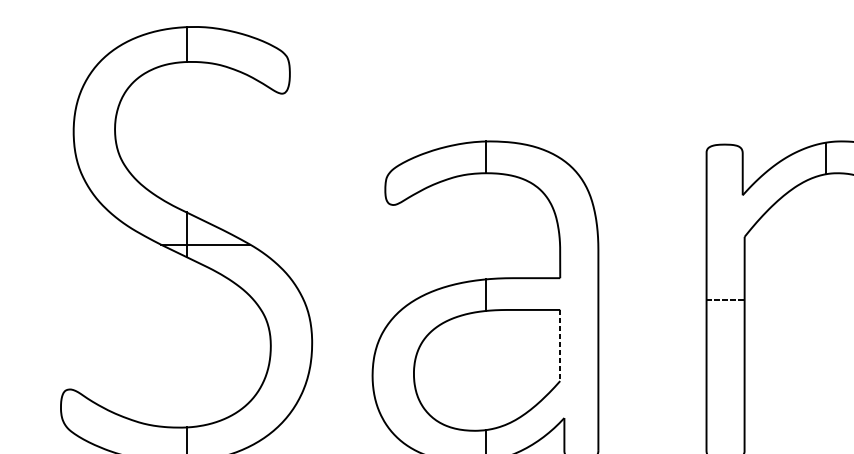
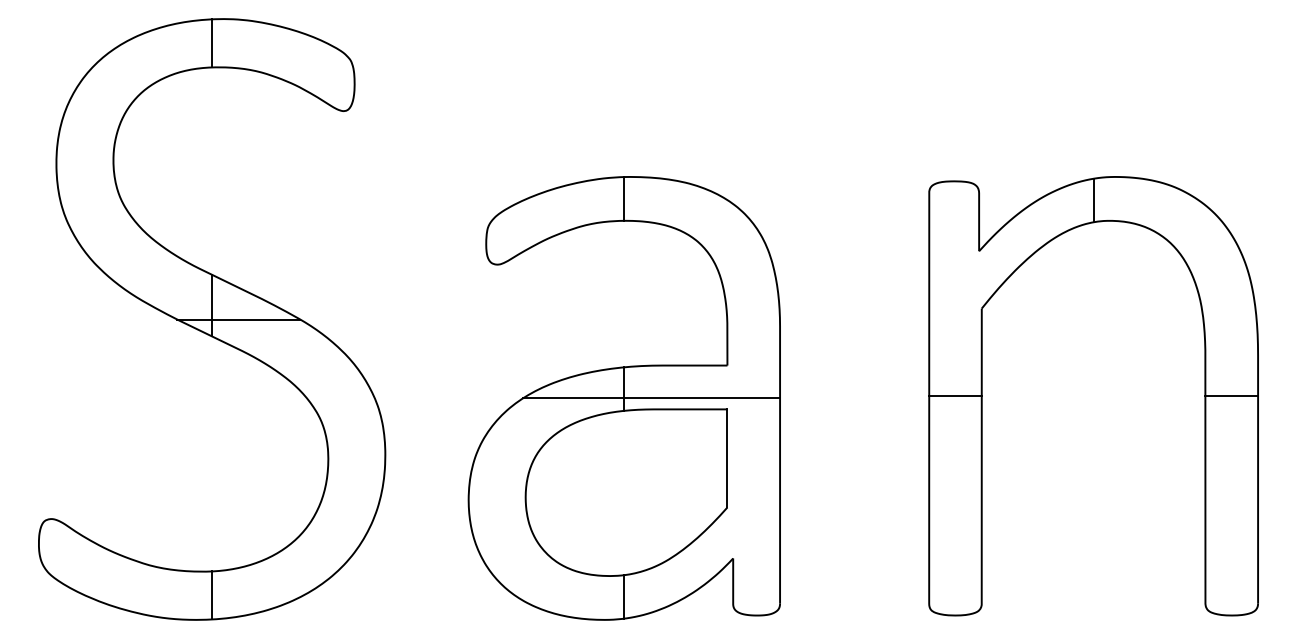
line: (725, 300) -> (955, 396), dashed -> solid
line: (505, 302) -> (651, 398), added
line: (560, 345) -> (727, 458), dashed -> solid

